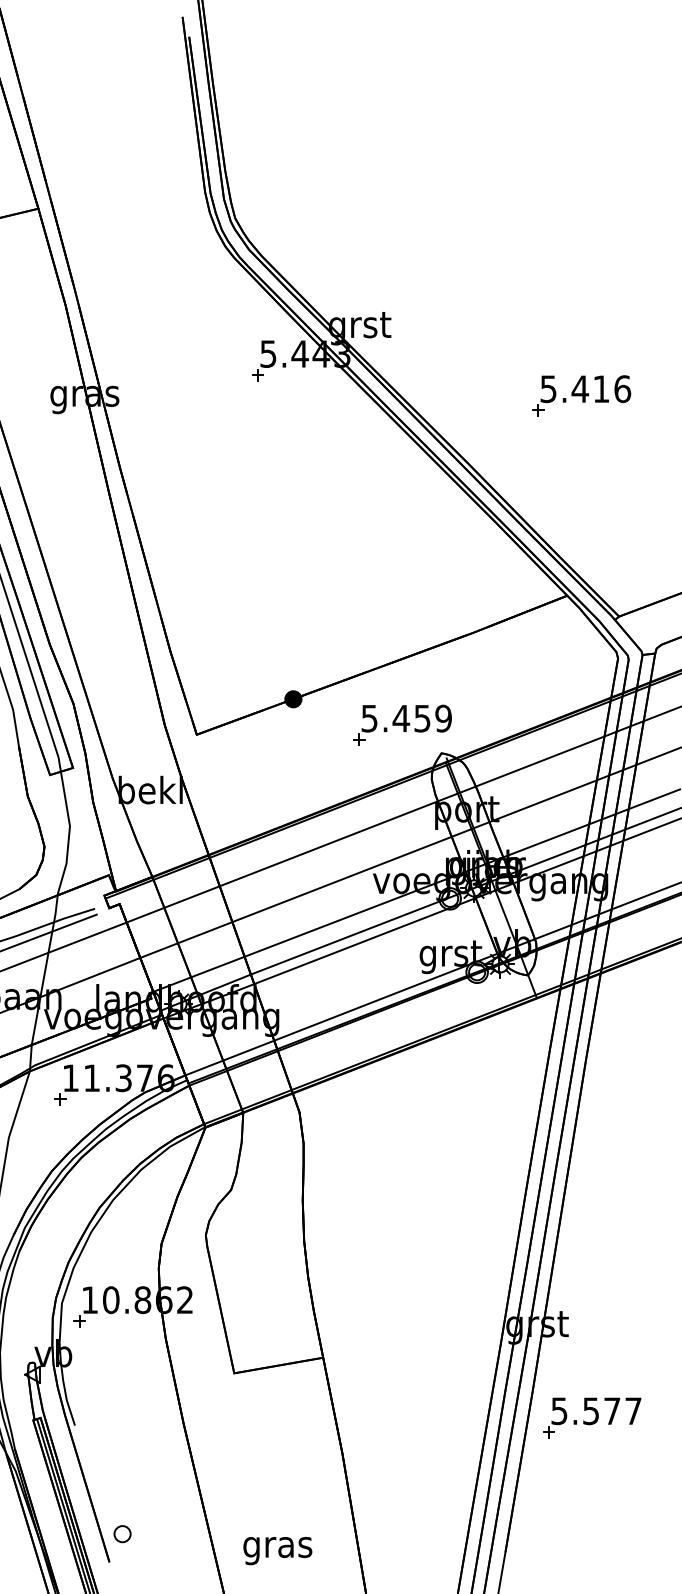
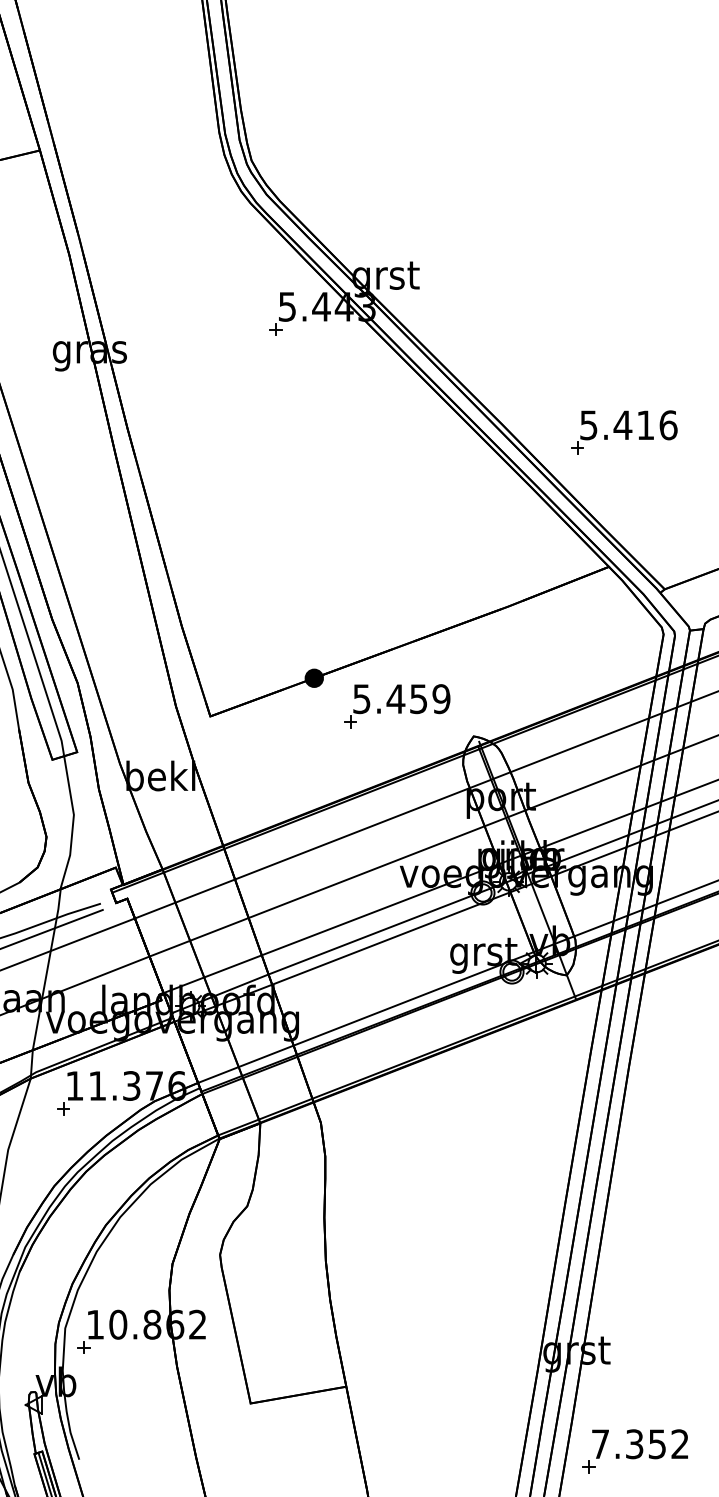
part: (581, 395) -> (624, 432), moved
part: (402, 724) -> (397, 705), moved
text: (596, 1411) -> (640, 1444), 5.577 -> 7.352

